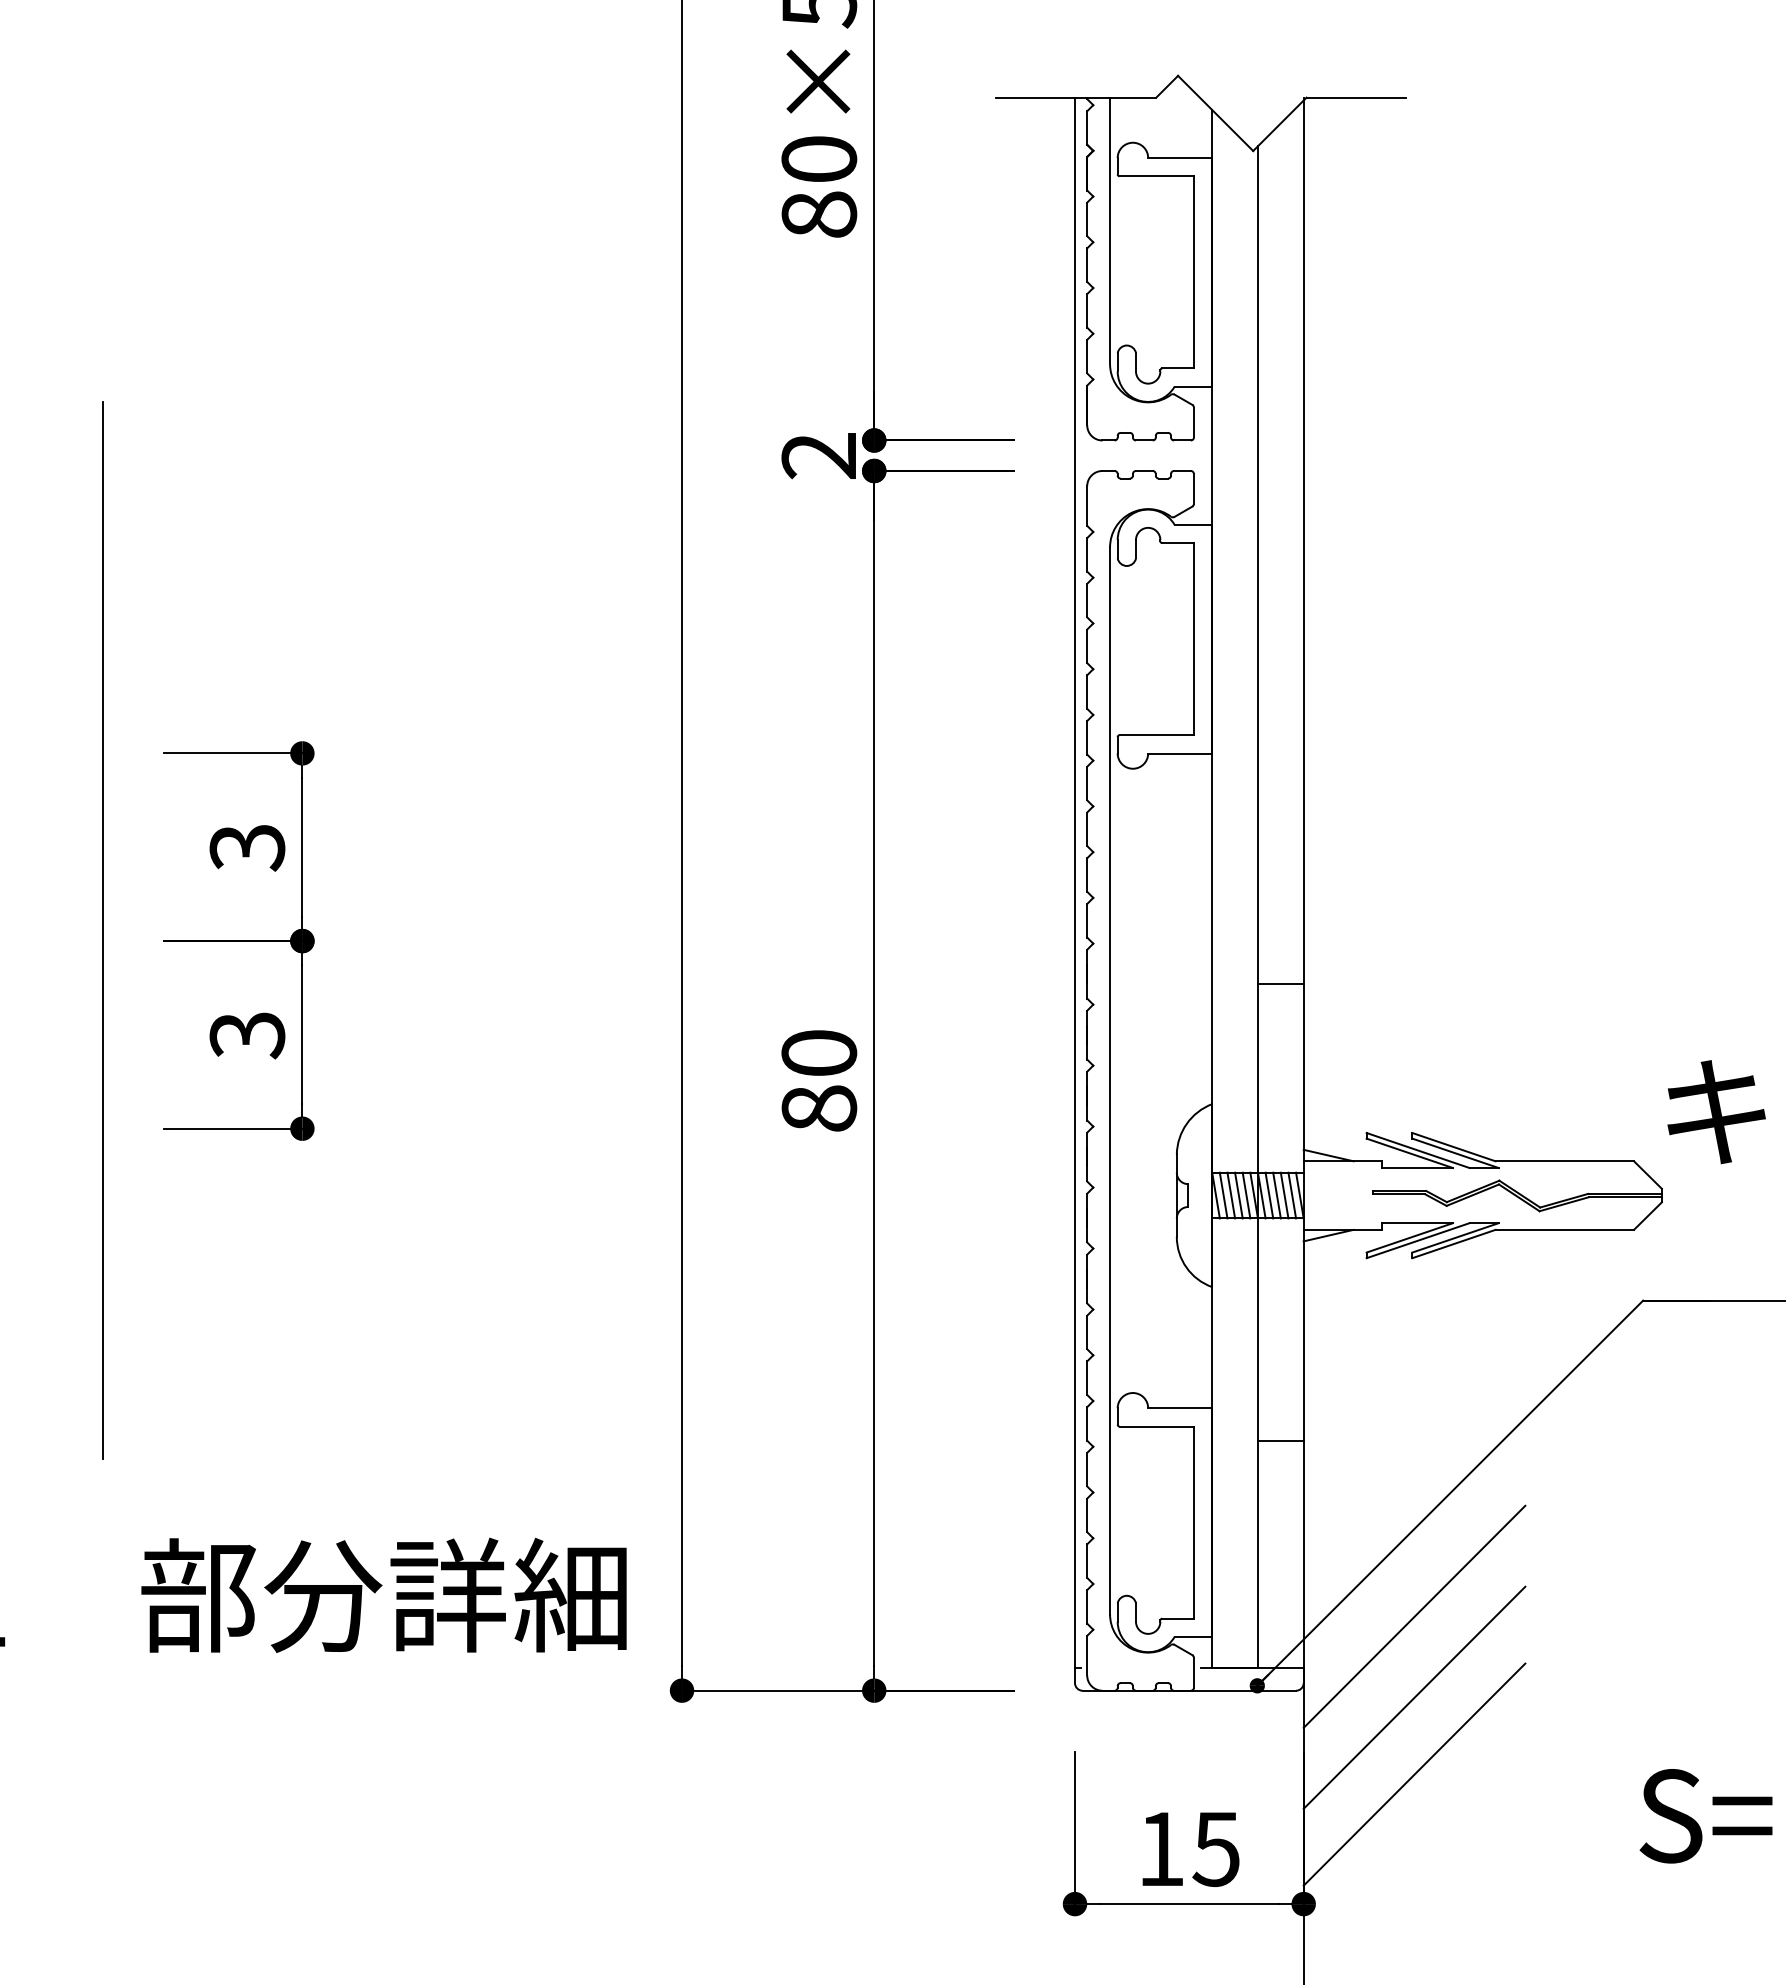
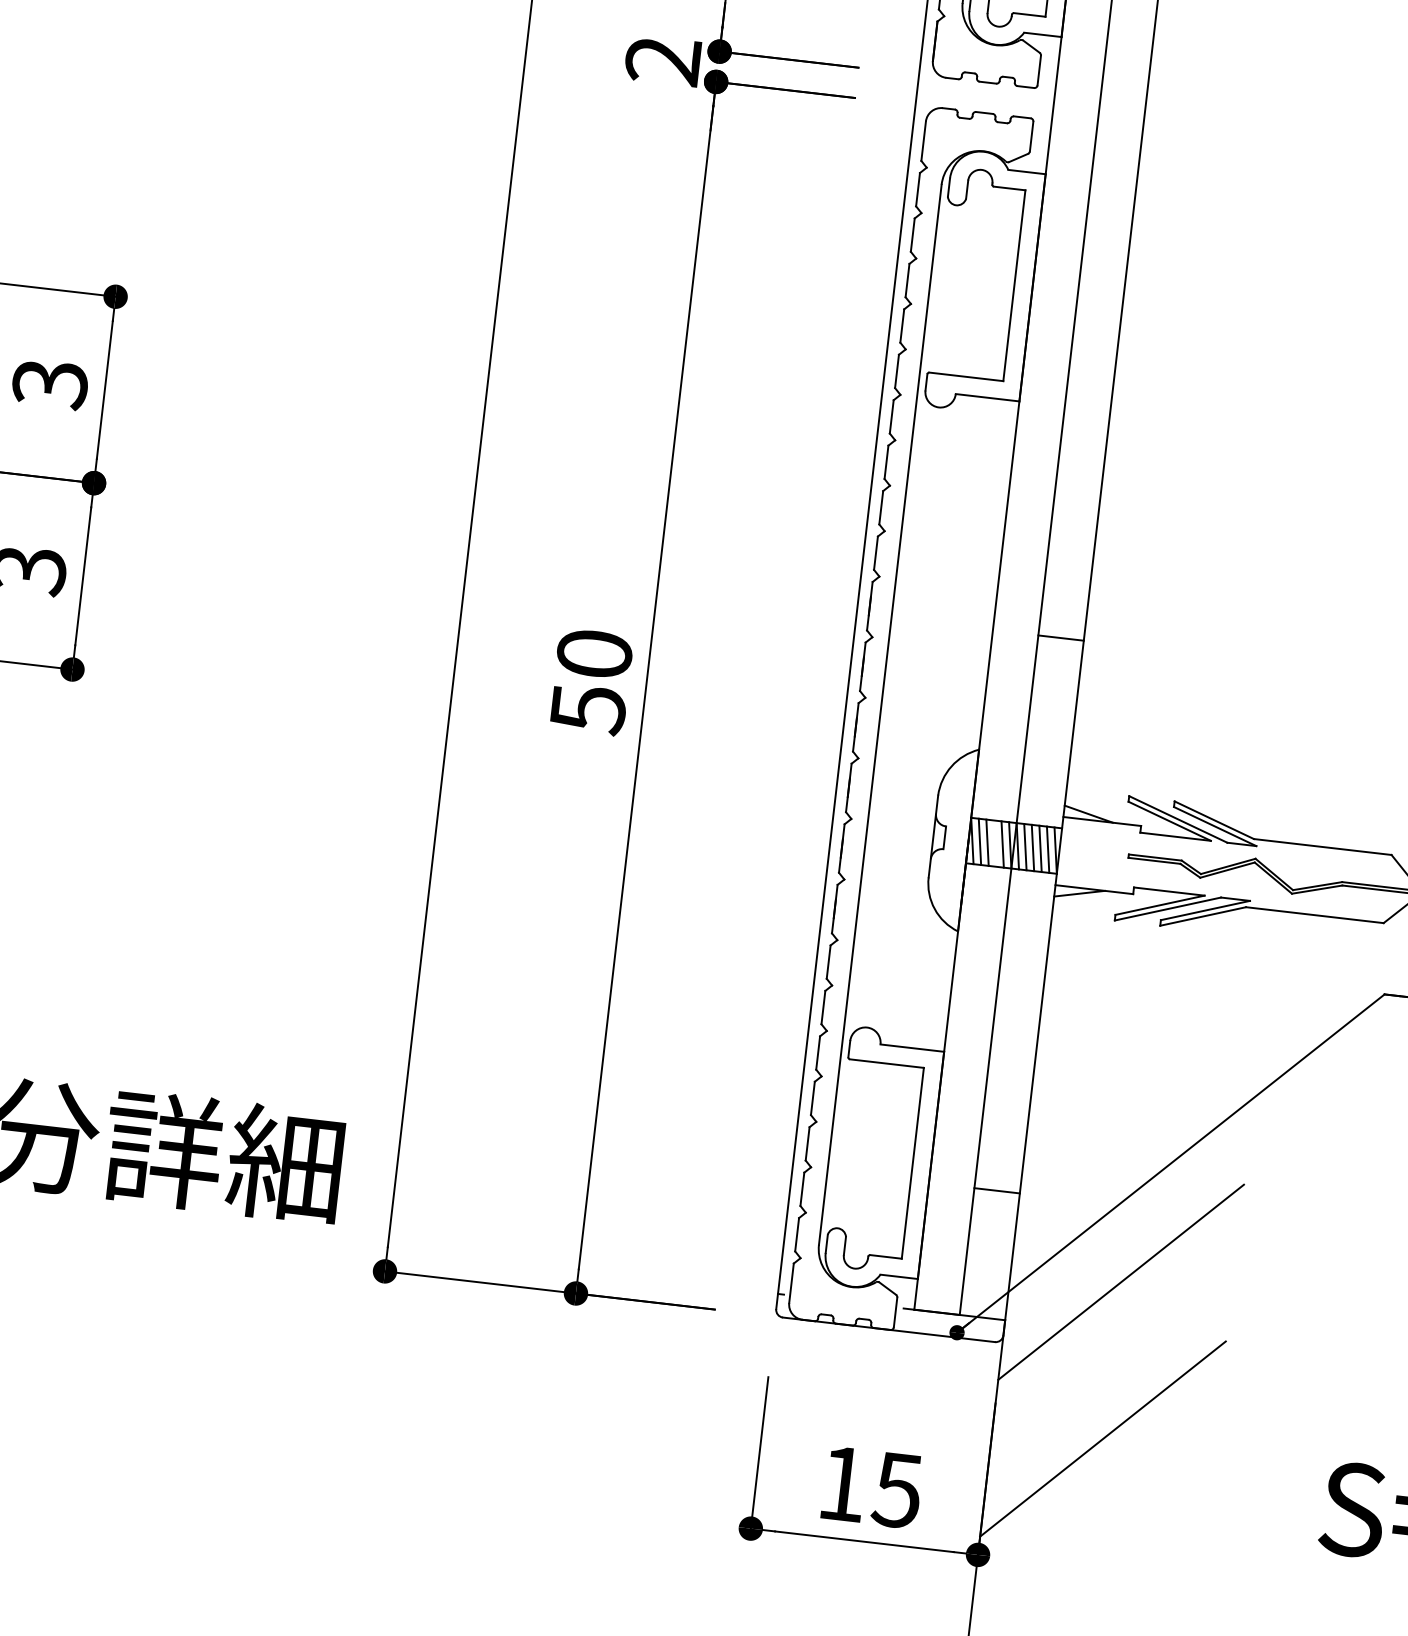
text: (819, 1109) -> (588, 709), 80 -> 50
line: (1238, 1195) -> (994, 843), removed
line: (1280, 1441) -> (996, 1191), moved
line: (1414, 1697) -> (1111, 1362), removed

